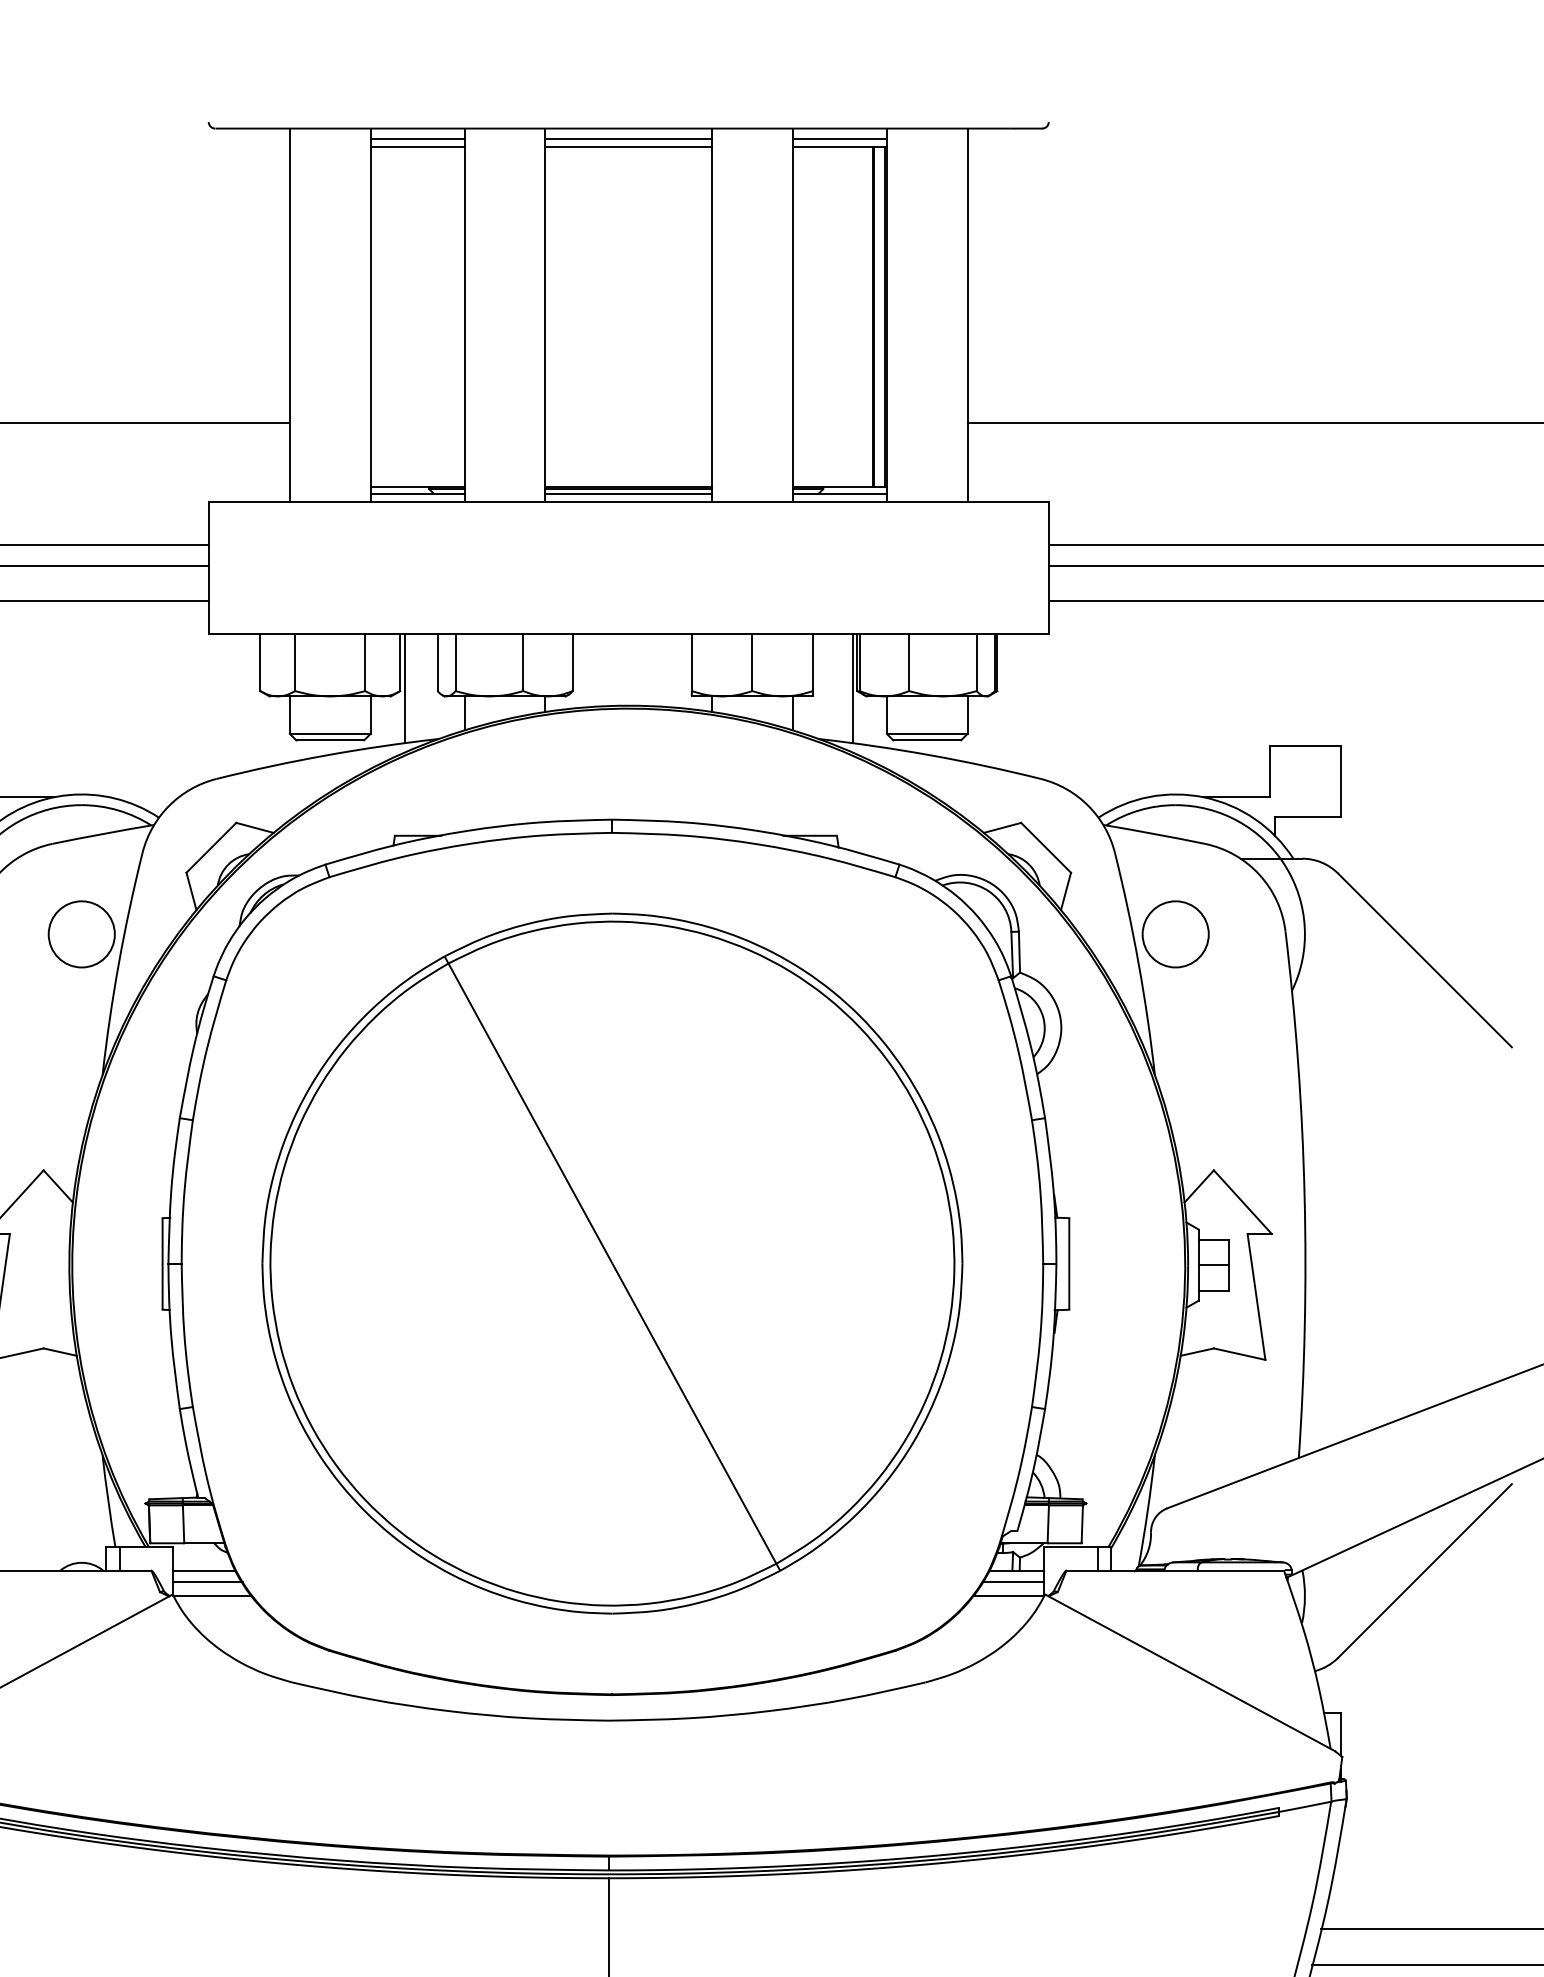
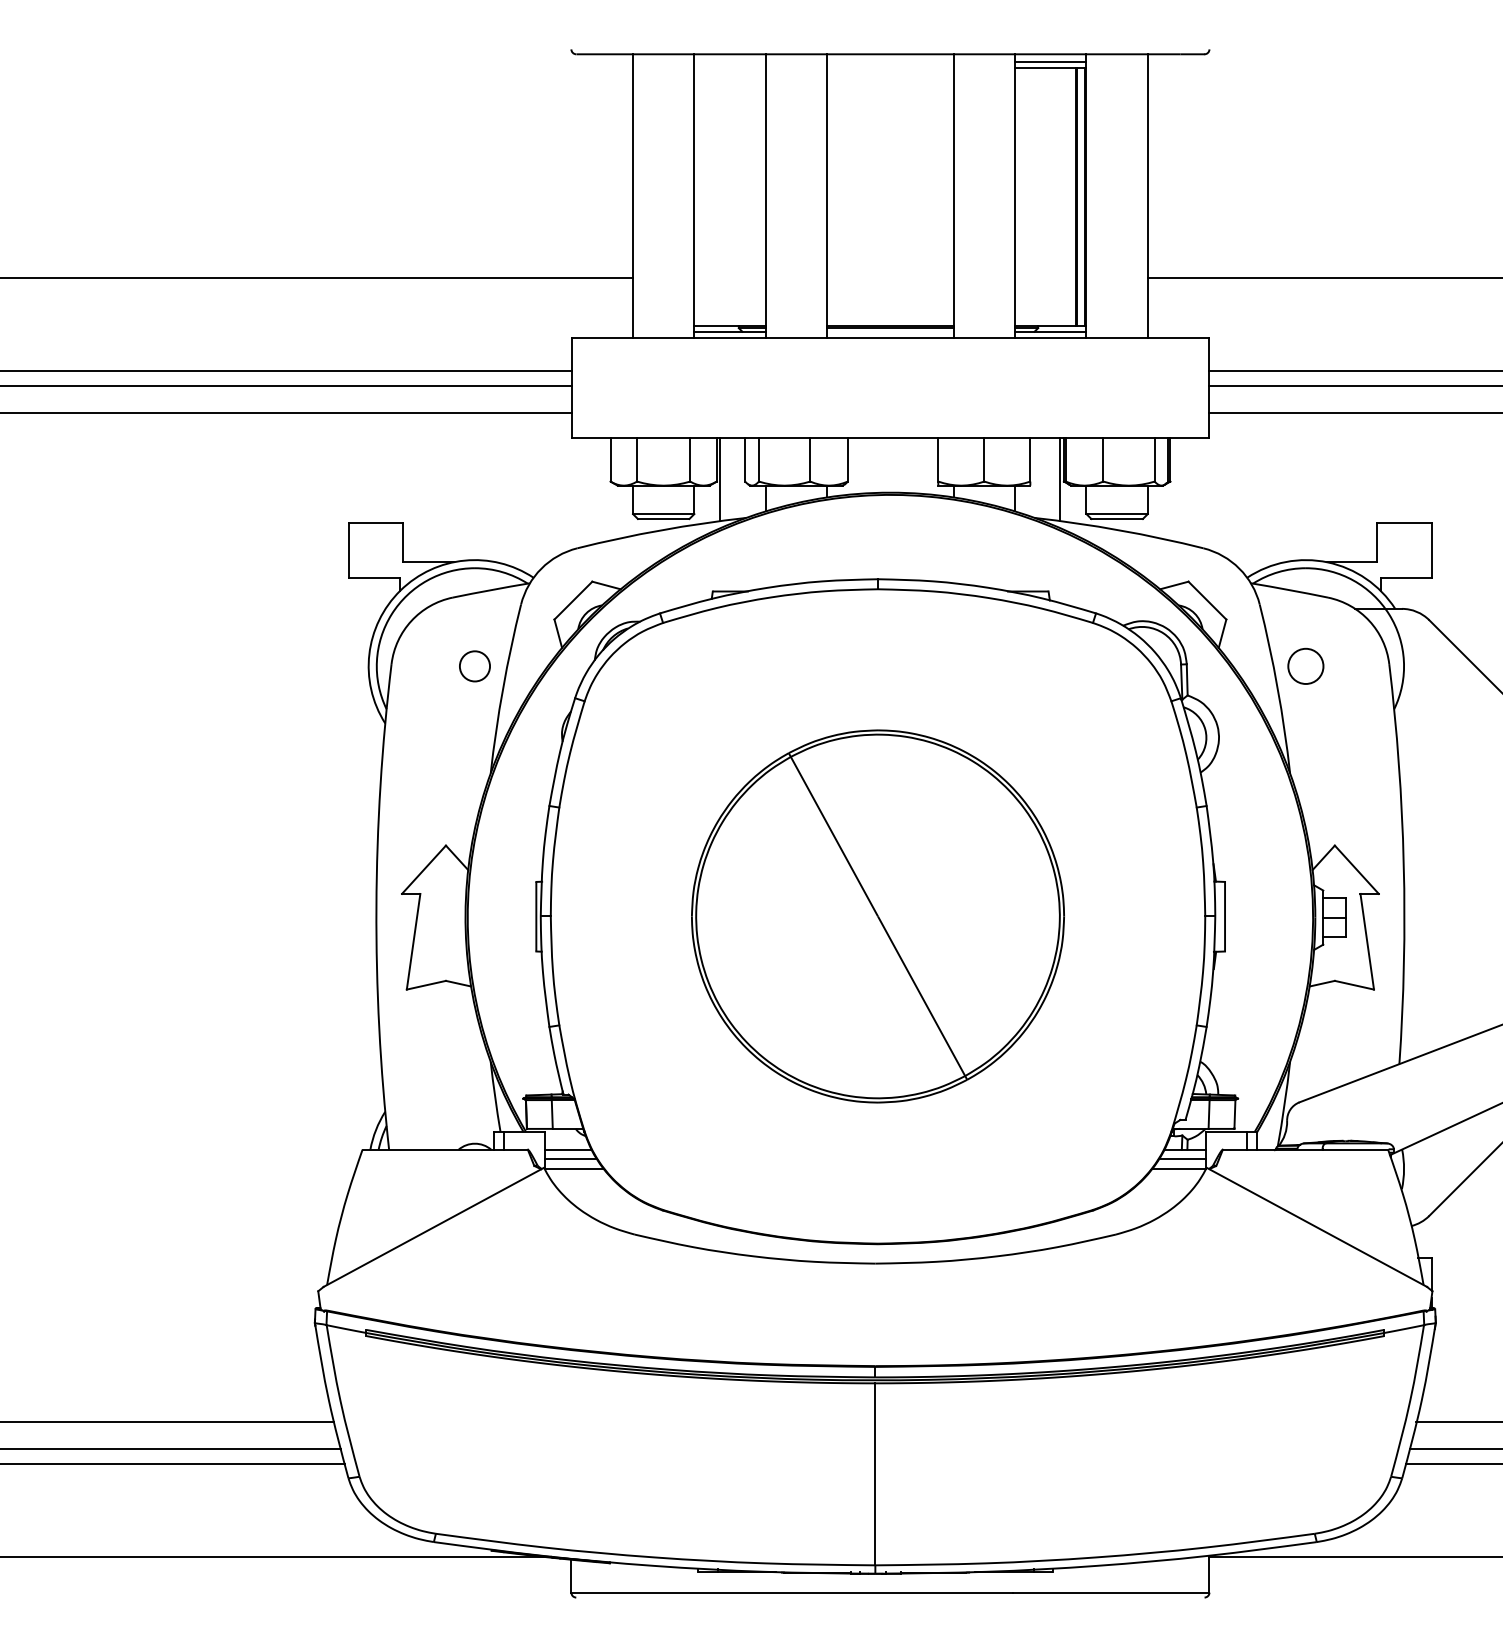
line: (416, 139) -> (729, 62), removed
line: (628, 139) -> (890, 62), removed
line: (416, 147) -> (729, 68), removed
line: (628, 147) -> (890, 68), removed
line: (628, 493) -> (890, 331), removed
circle: (81, 934) -> (474, 666), size x0.6
circle: (1175, 934) -> (1305, 666), size x0.7
part: (611, 1263) -> (877, 916), size x0.7

